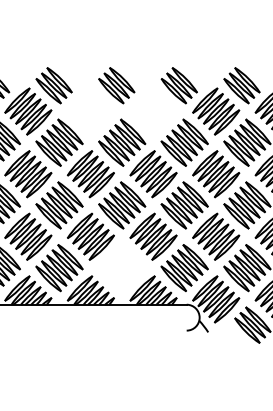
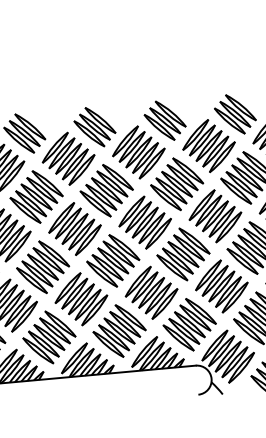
part: (90, 111) -> (68, 158), added
part: (153, 111) -> (138, 152), added
part: (122, 268) -> (120, 331), added

